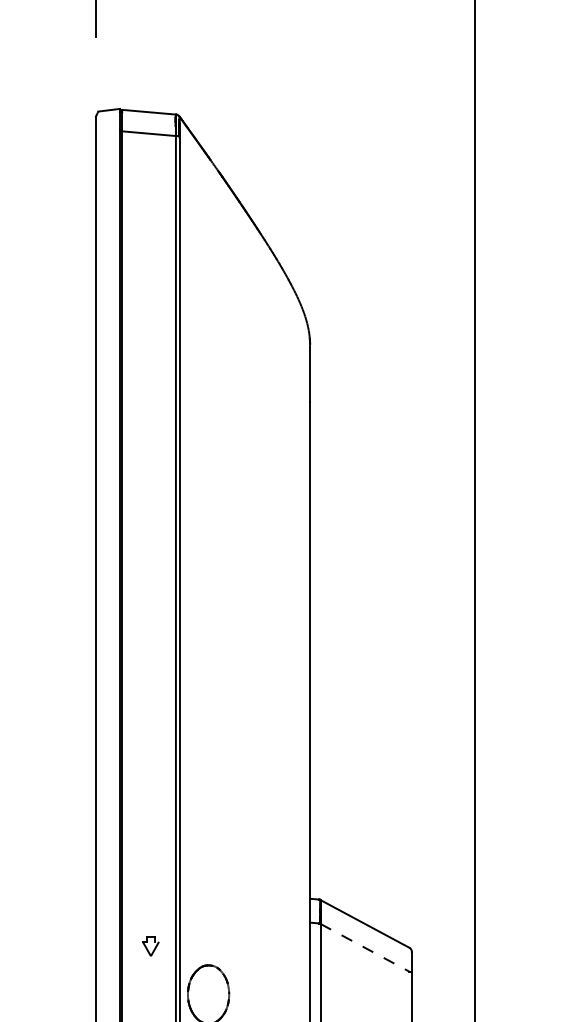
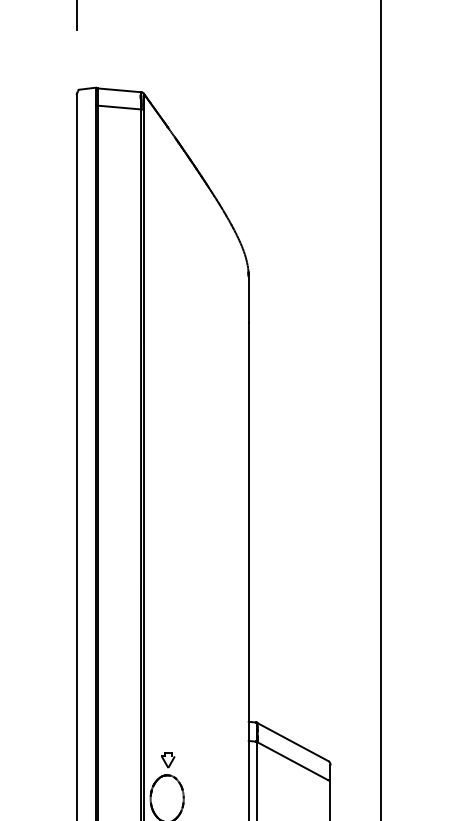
part: (150, 946) -> (167, 760), moved
line: (365, 948) -> (293, 761), dashed -> solid

